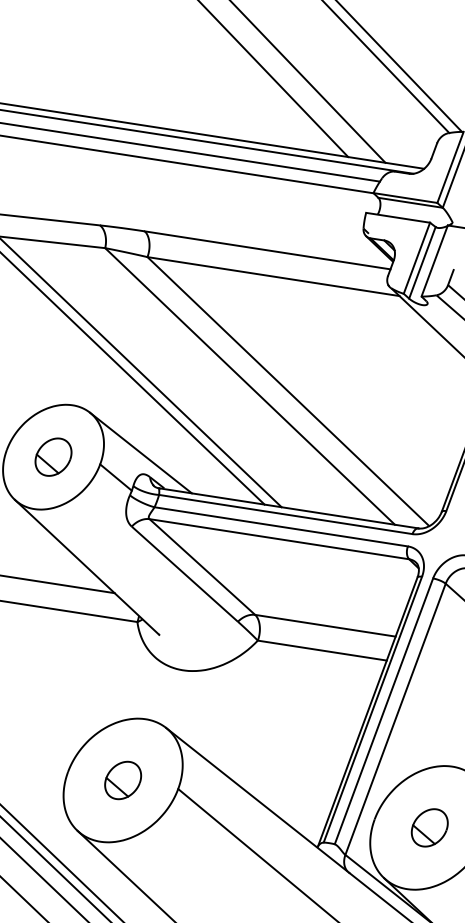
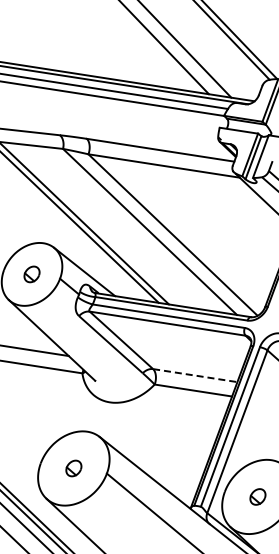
part: (52, 457) -> (31, 274), size x0.7
line: (325, 625) -> (195, 375), solid -> dashed
part: (122, 780) -> (73, 468), size x0.7
part: (429, 827) -> (257, 496), size x0.7

